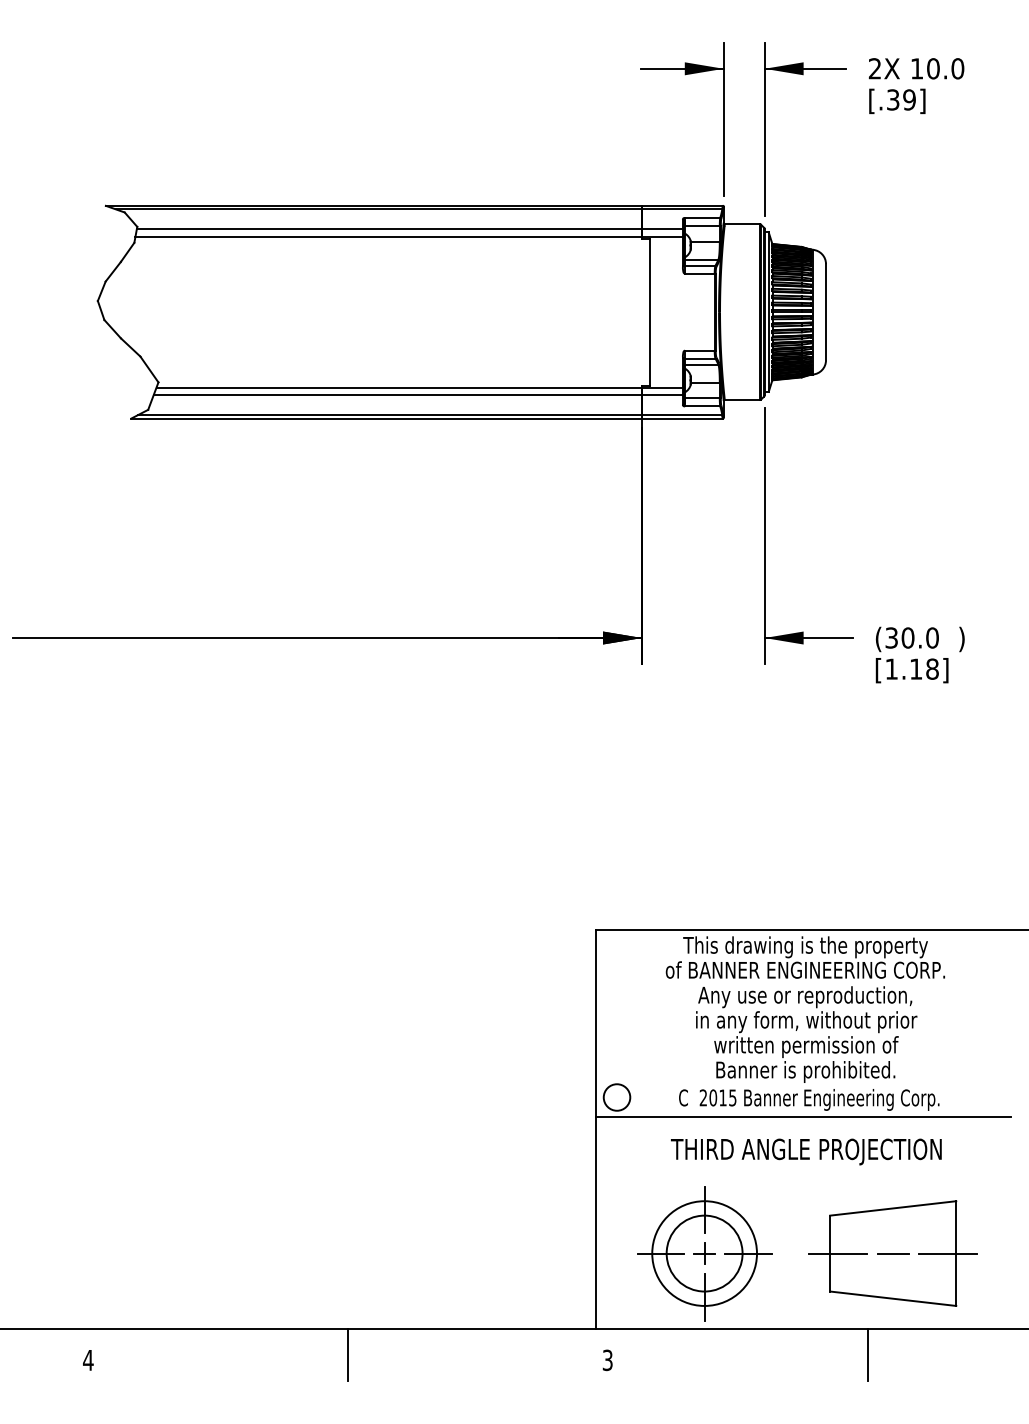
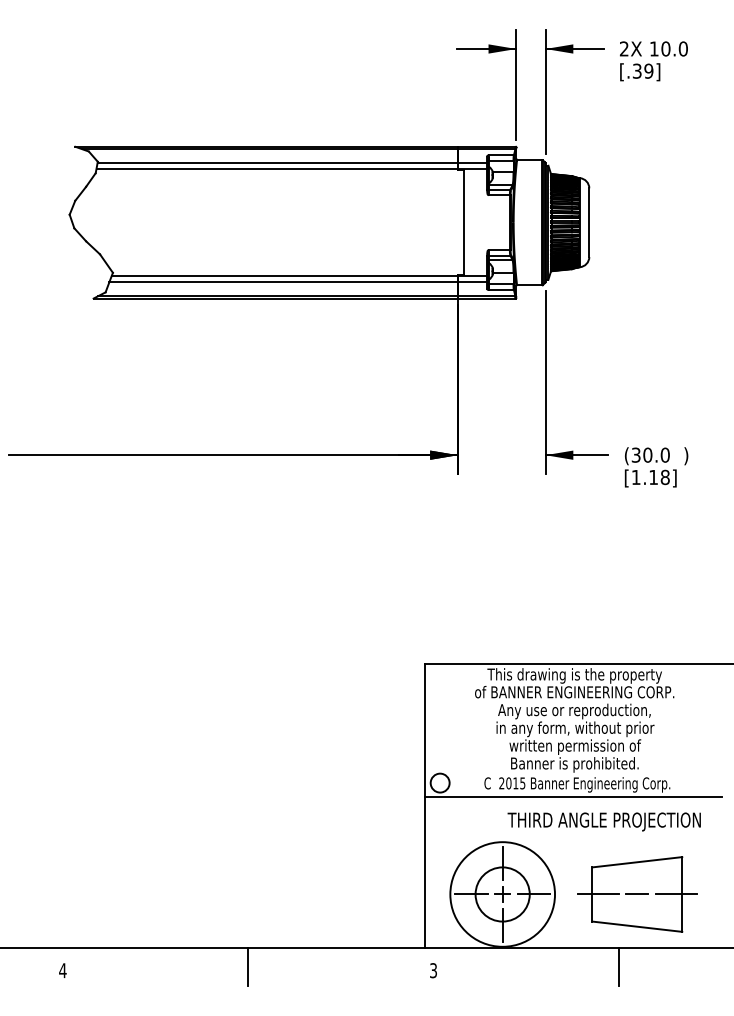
text: (805, 1151) -> (603, 821), moved
circle: (704, 1253) -> (502, 894), size x1.4

